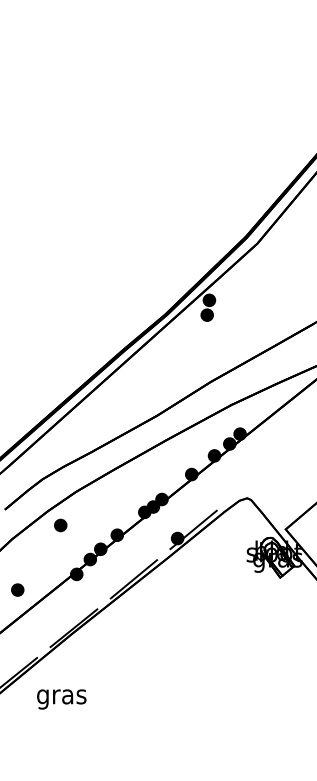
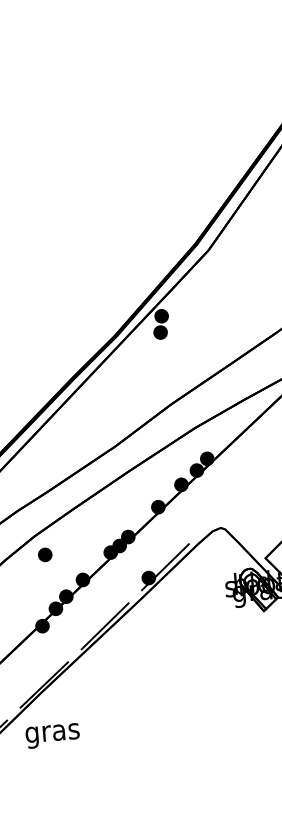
part: (60, 525) -> (44, 554), moved
text: (61, 699) -> (52, 736), moved

